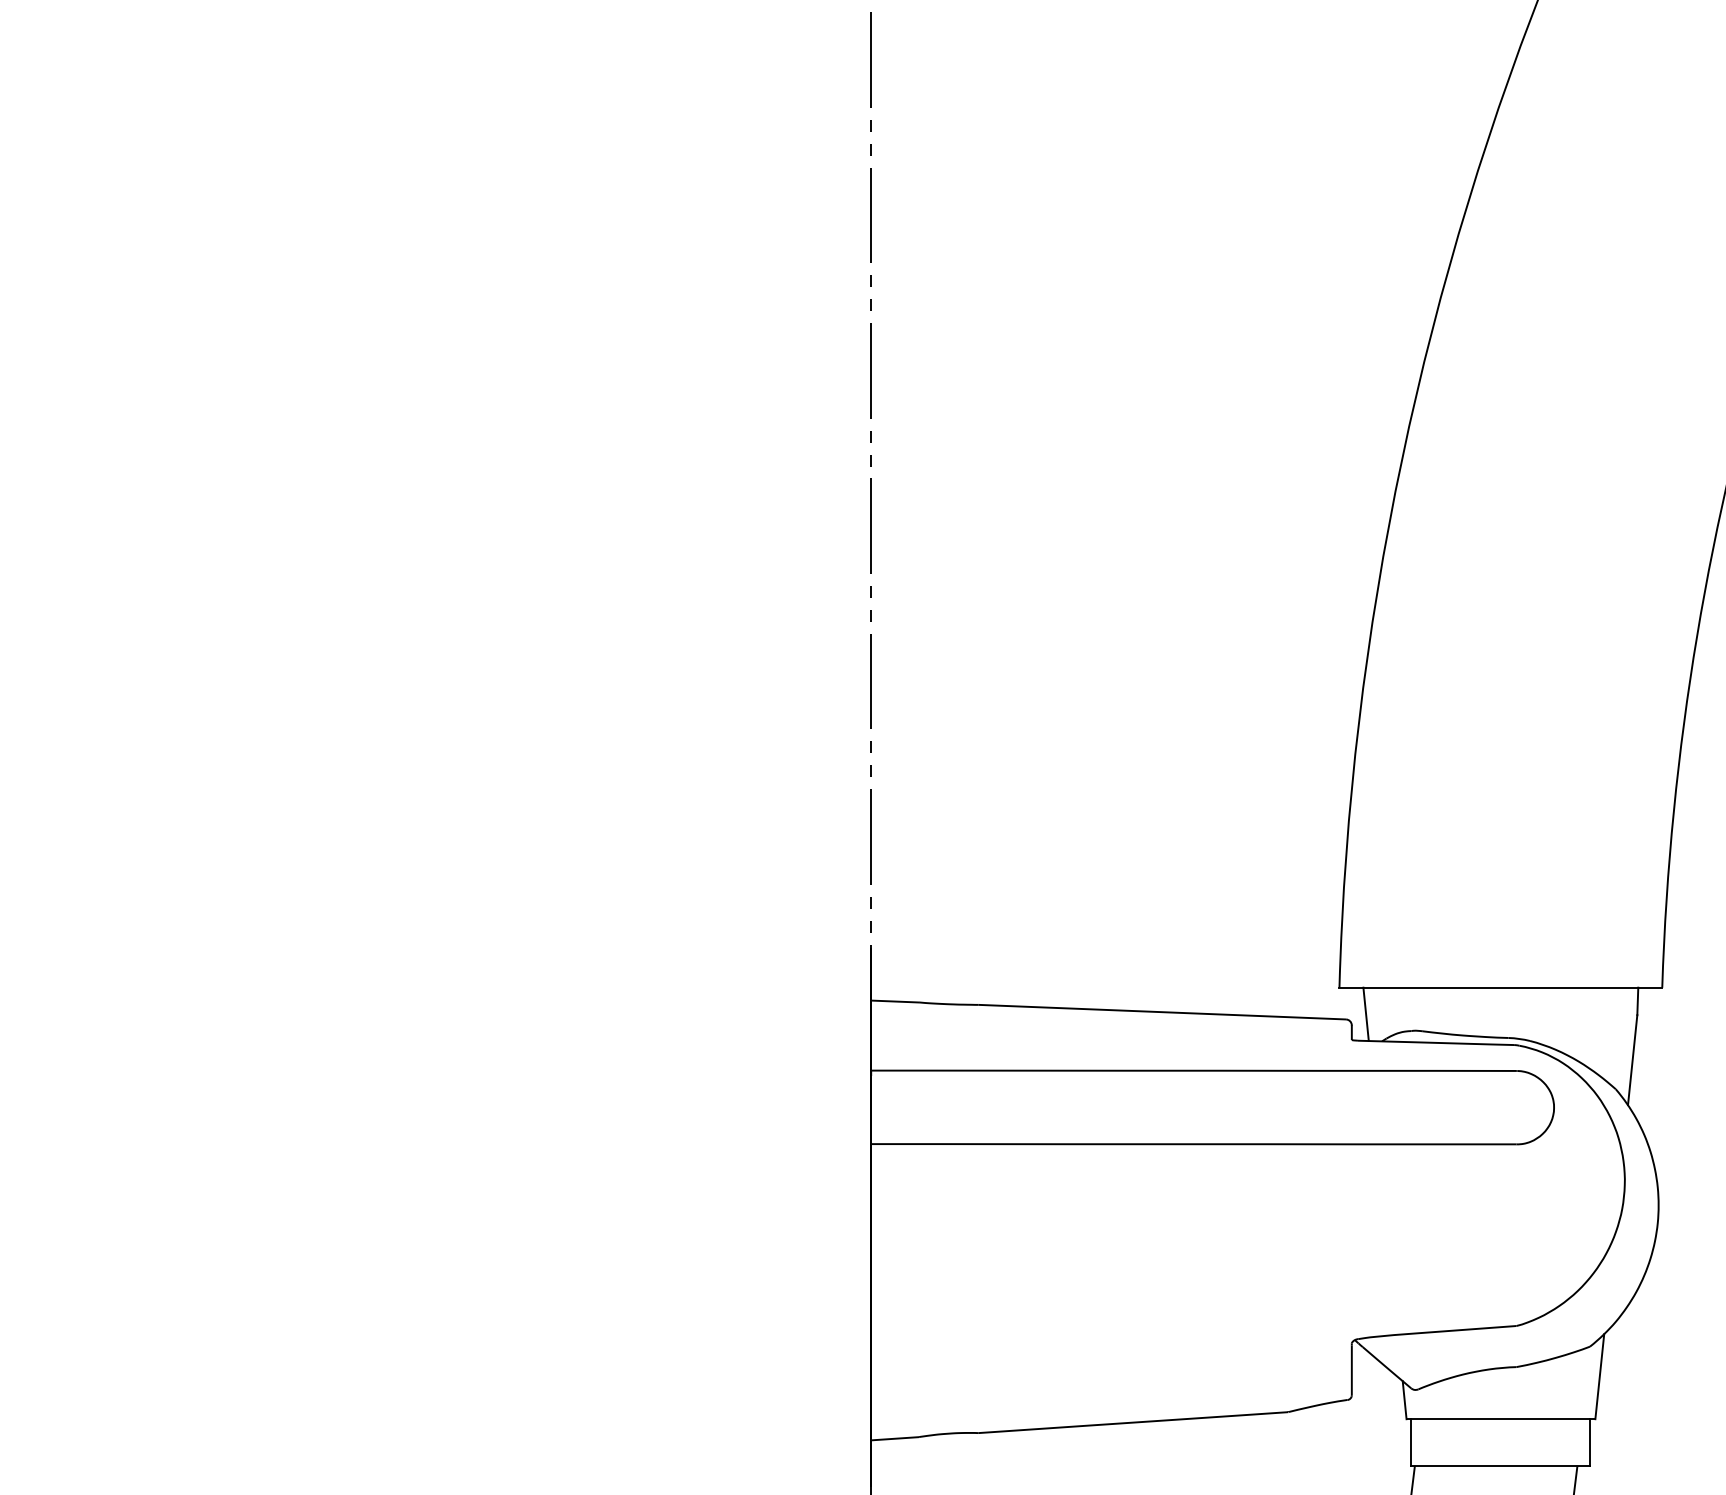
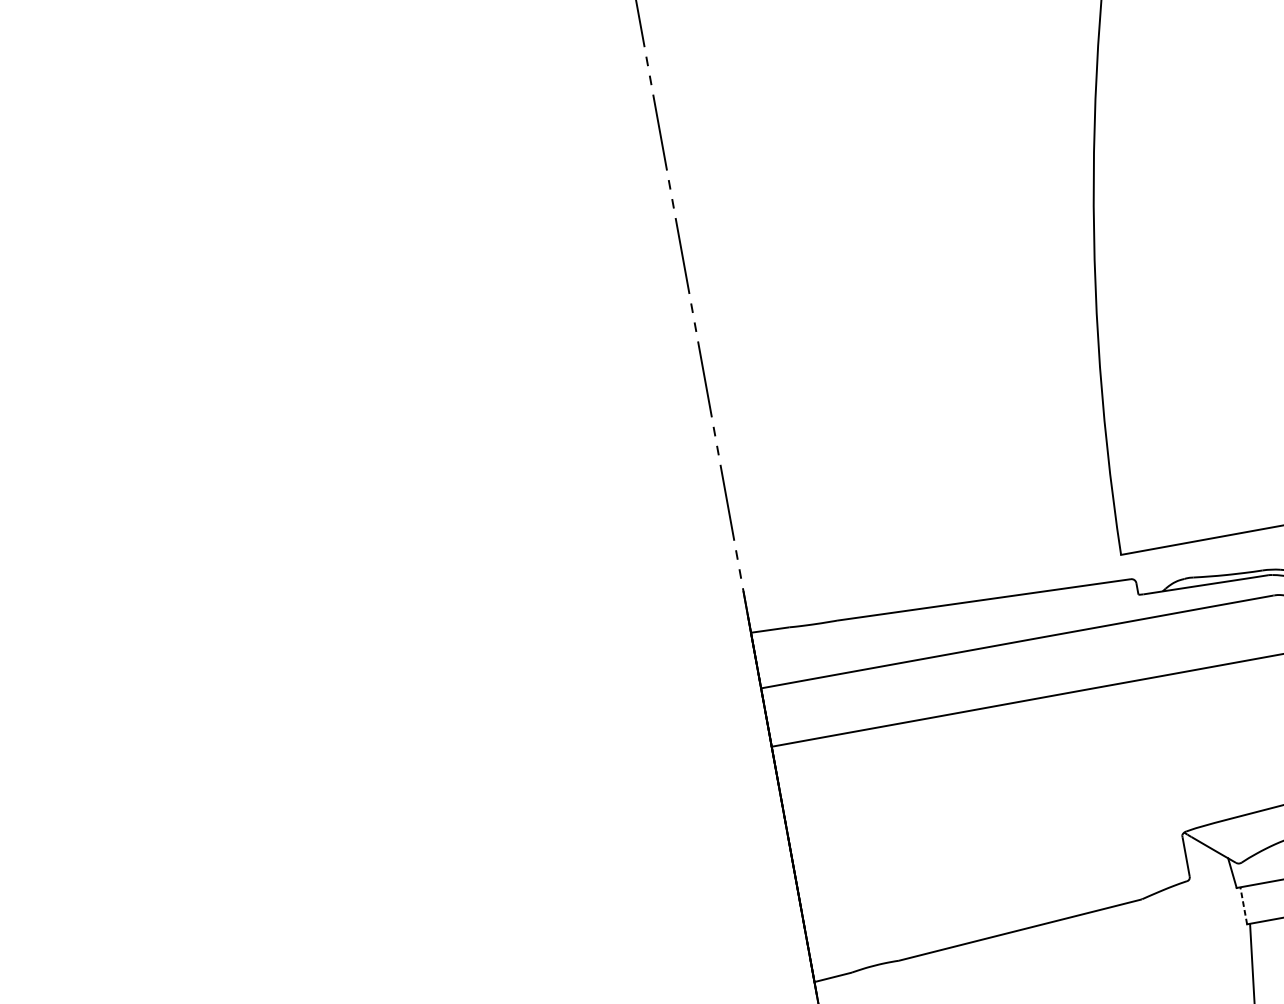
line: (1365, 1013) -> (1145, 571), removed
line: (1411, 1442) -> (1243, 905), solid -> dashed

